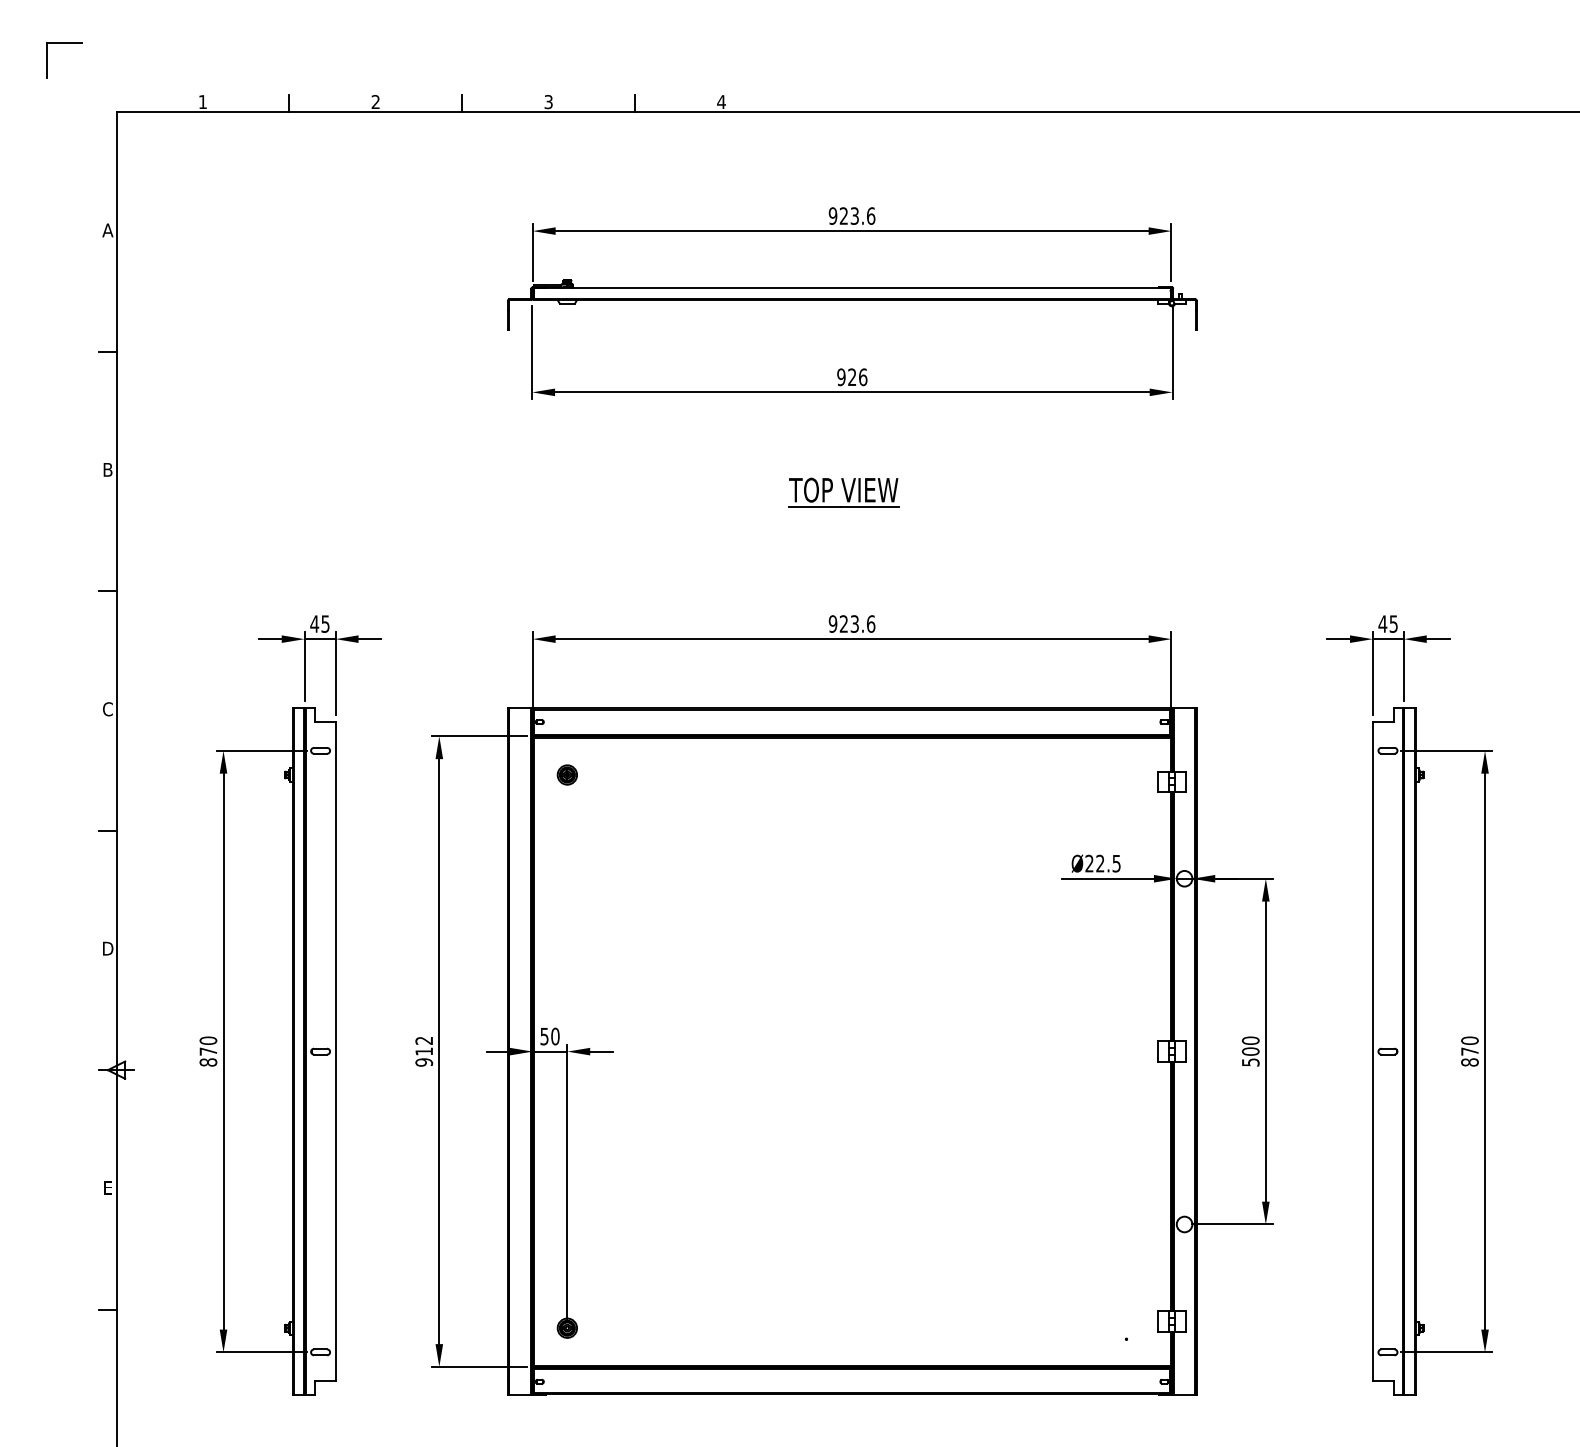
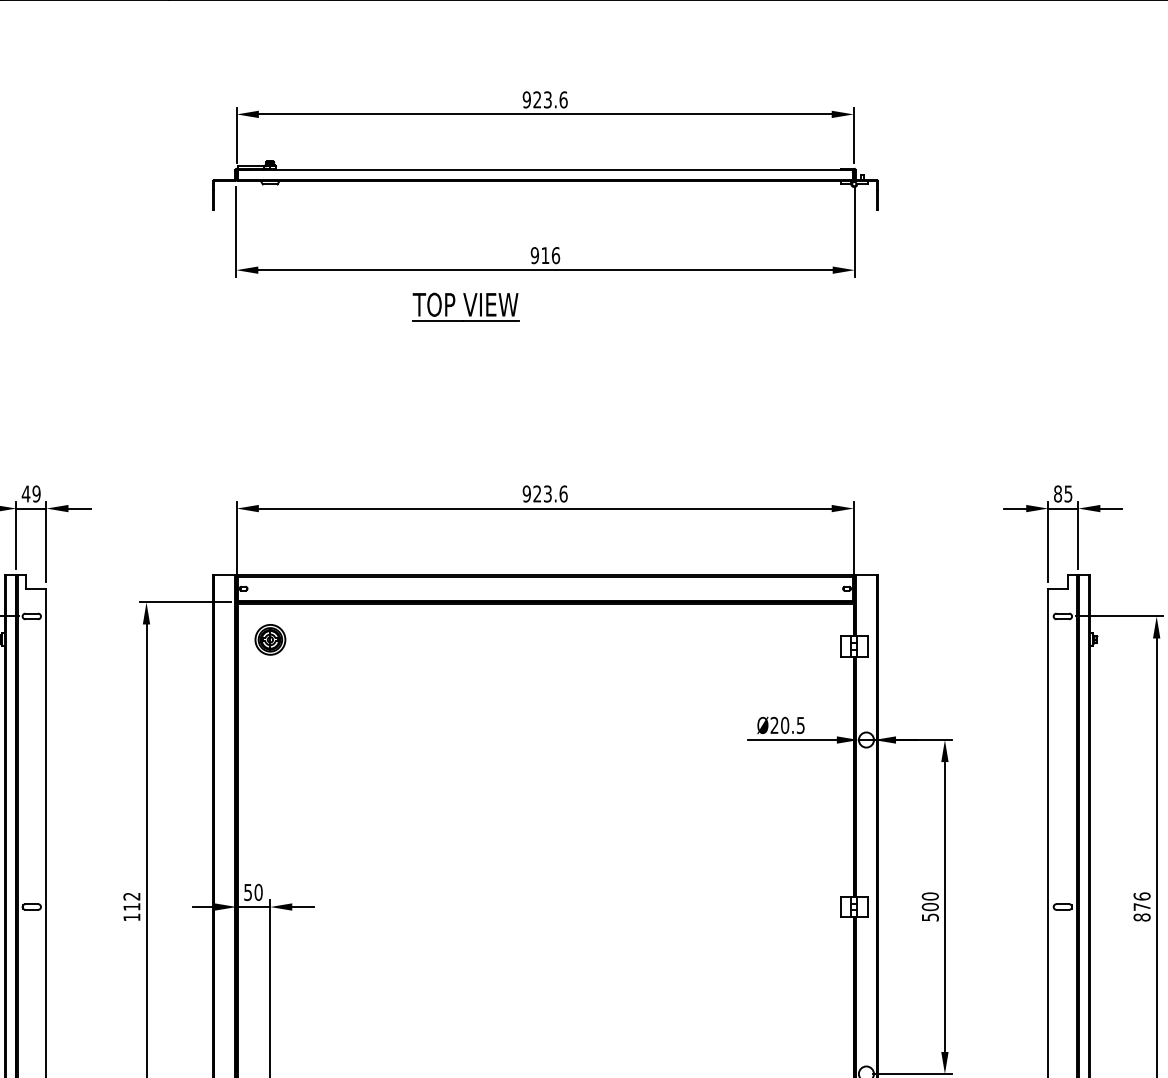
text: (852, 376) -> (545, 254), 926 -> 916
part: (843, 492) -> (465, 307), moved
text: (325, 623) -> (36, 493), 45 -> 49
text: (1382, 623) -> (1057, 493), 45 -> 85
part: (566, 774) -> (269, 639), size x1.6
text: (1100, 863) -> (785, 725), Ø22.5 -> Ø20.5
text: (1469, 1040) -> (1141, 896), 870 -> 876
text: (424, 1062) -> (132, 917), 912 -> 112

